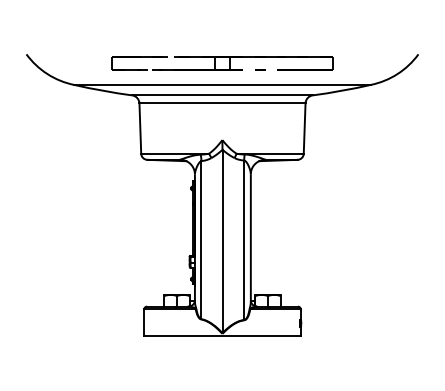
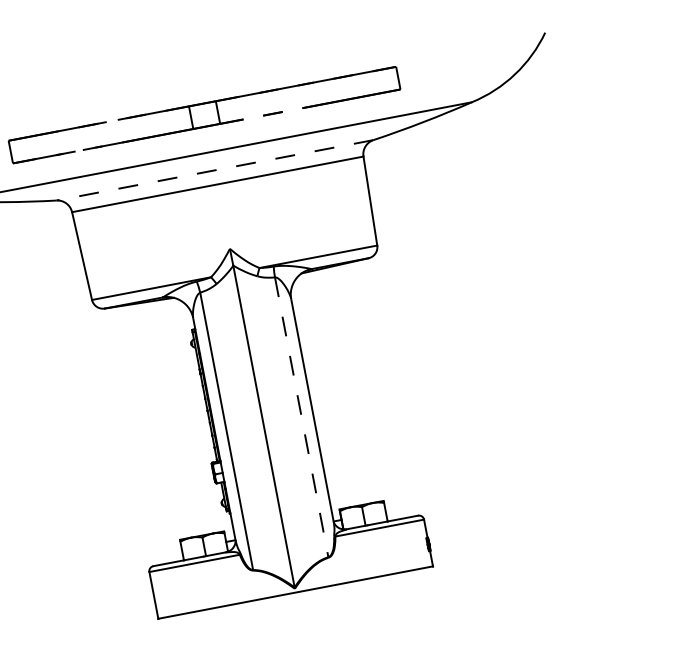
line: (221, 95) -> (213, 170), solid -> dashed
line: (244, 240) -> (302, 417), solid -> dashed

